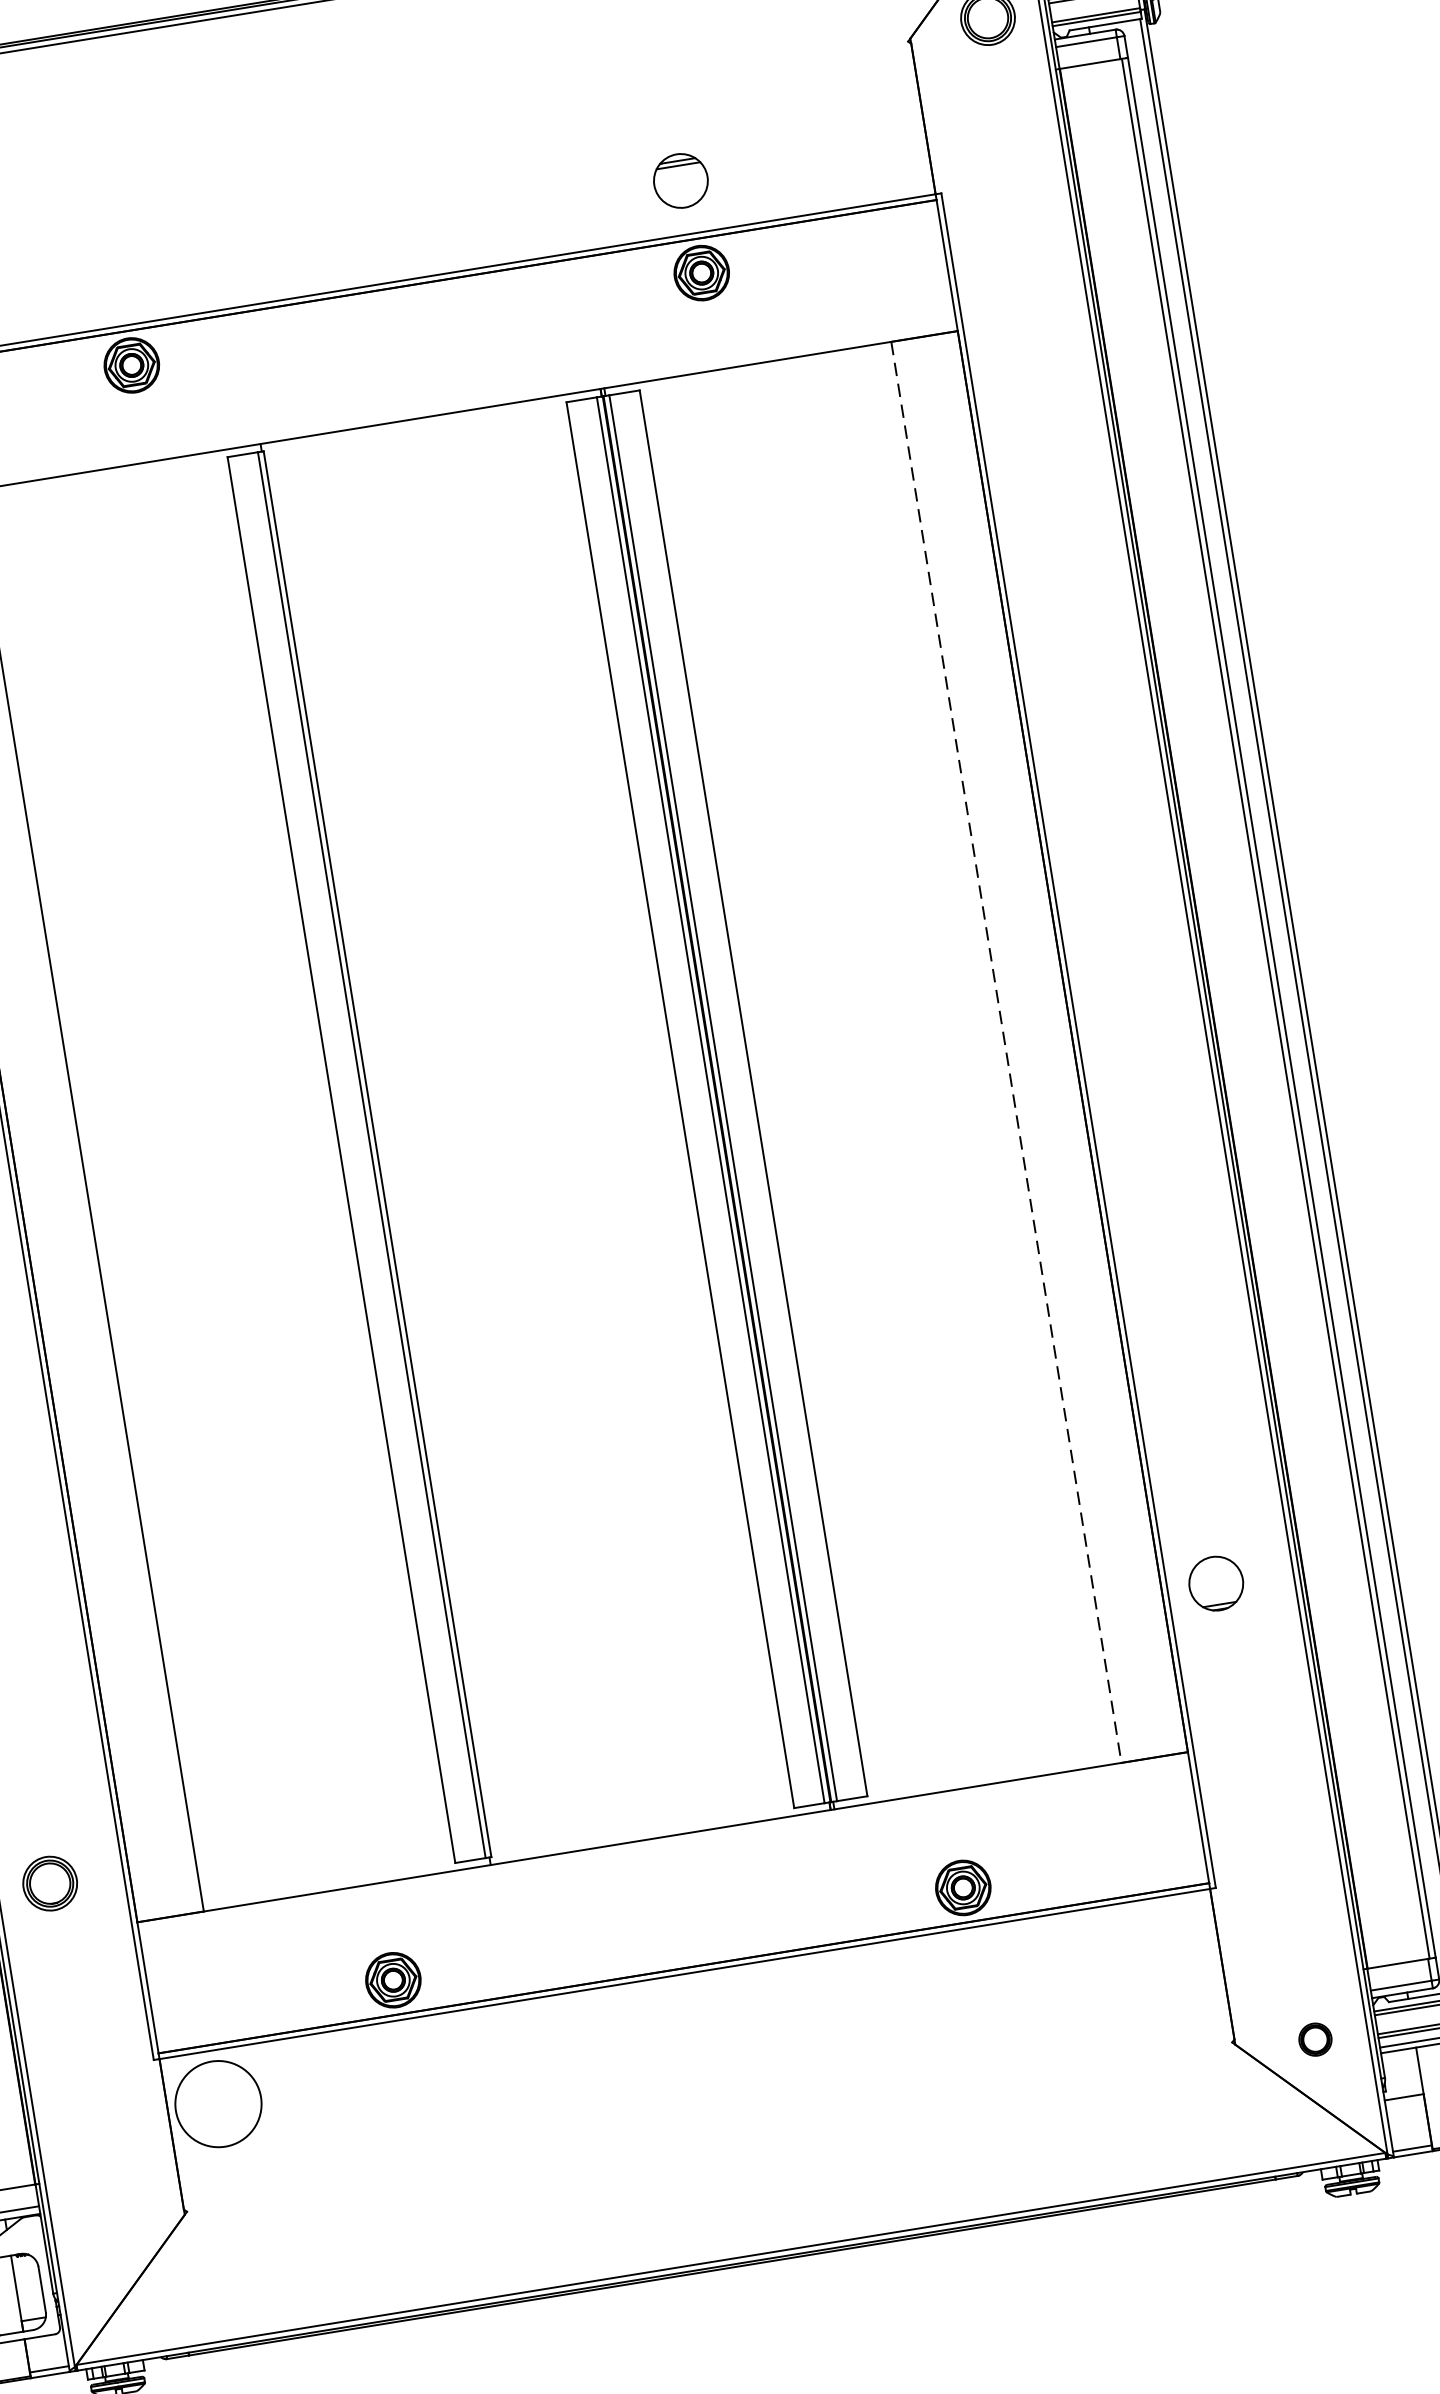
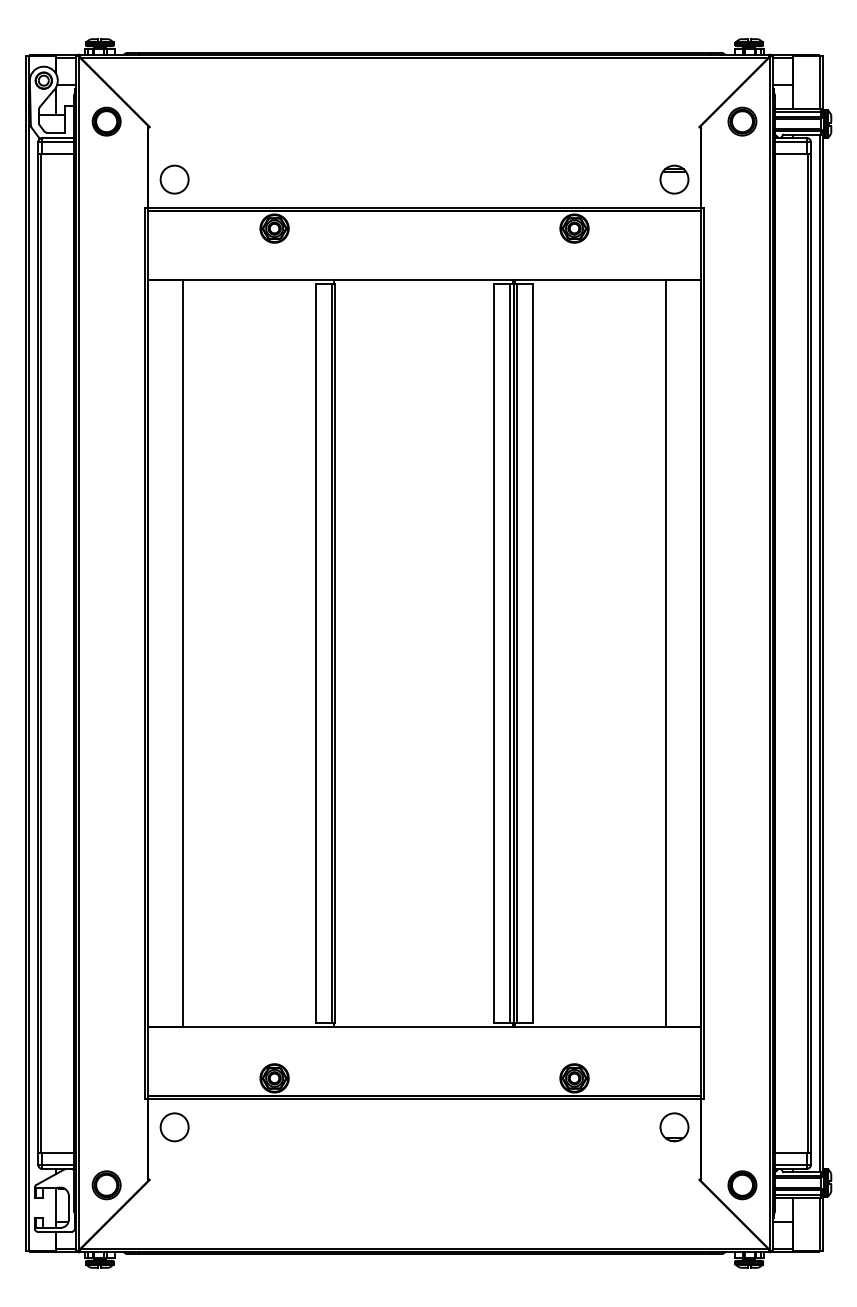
part: (680, 180) -> (674, 179), moved
line: (1005, 1052) -> (665, 653), dashed -> solid
part: (1216, 1583) -> (674, 1127), moved
part: (49, 1884) -> (106, 1185), moved
part: (1315, 2039) -> (742, 1185), size x1.67
circle: (218, 2104) -> (174, 1127), size x0.62

